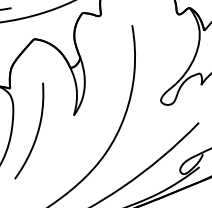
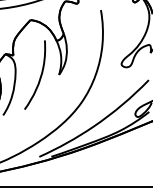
curve: (36, 130) -> (40, 74), moved

